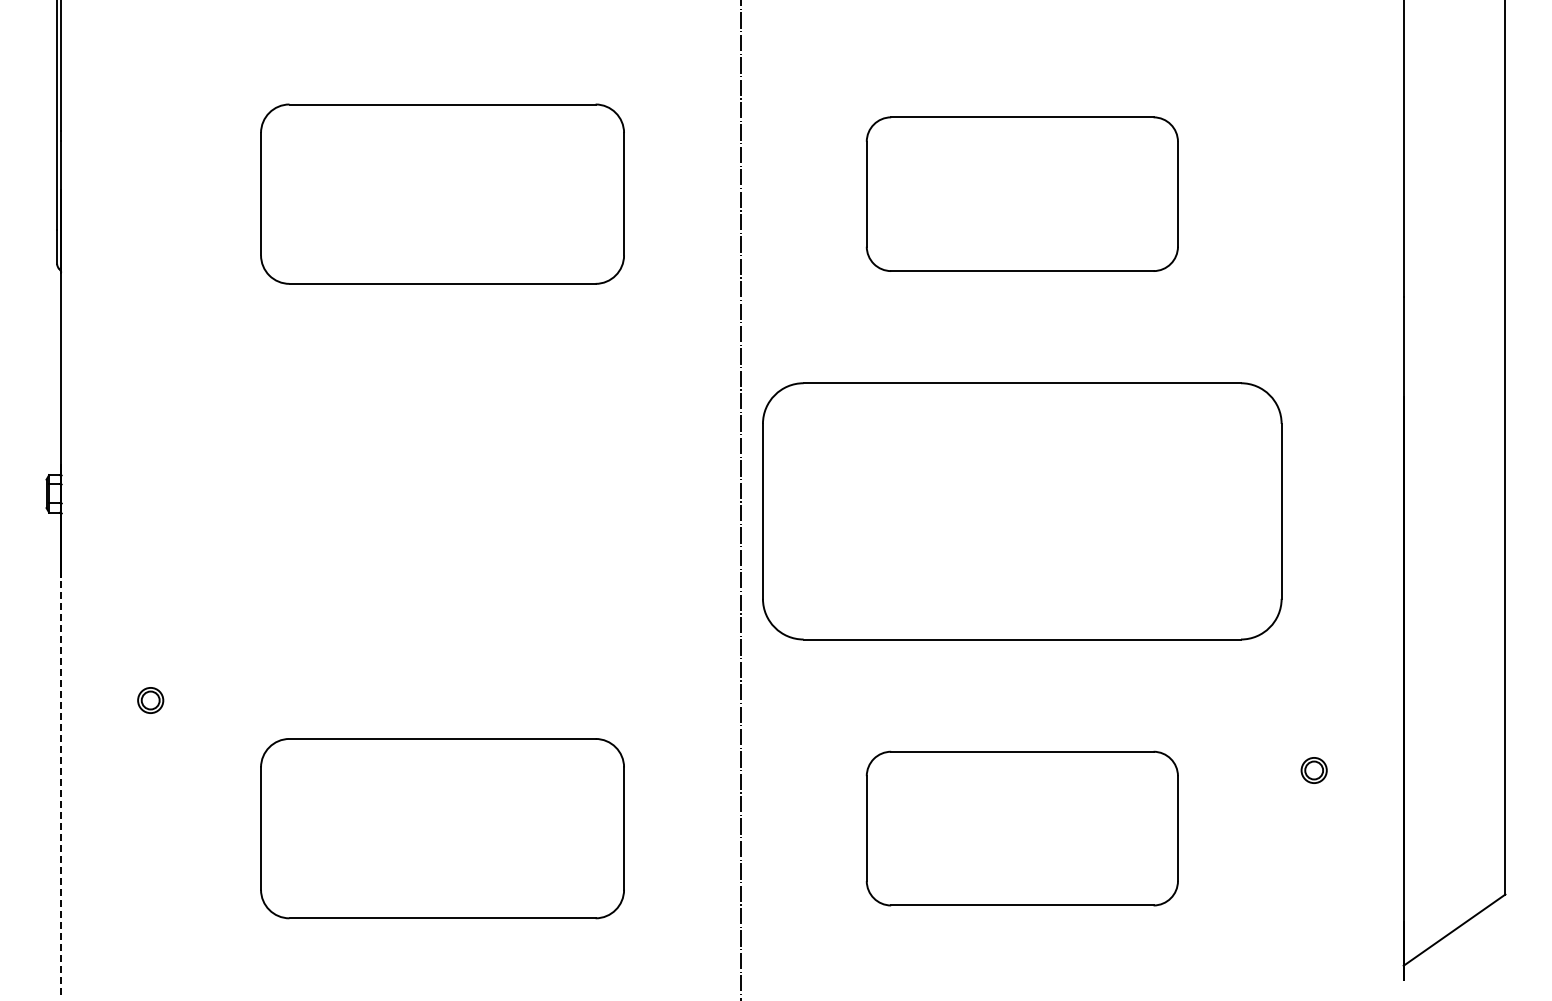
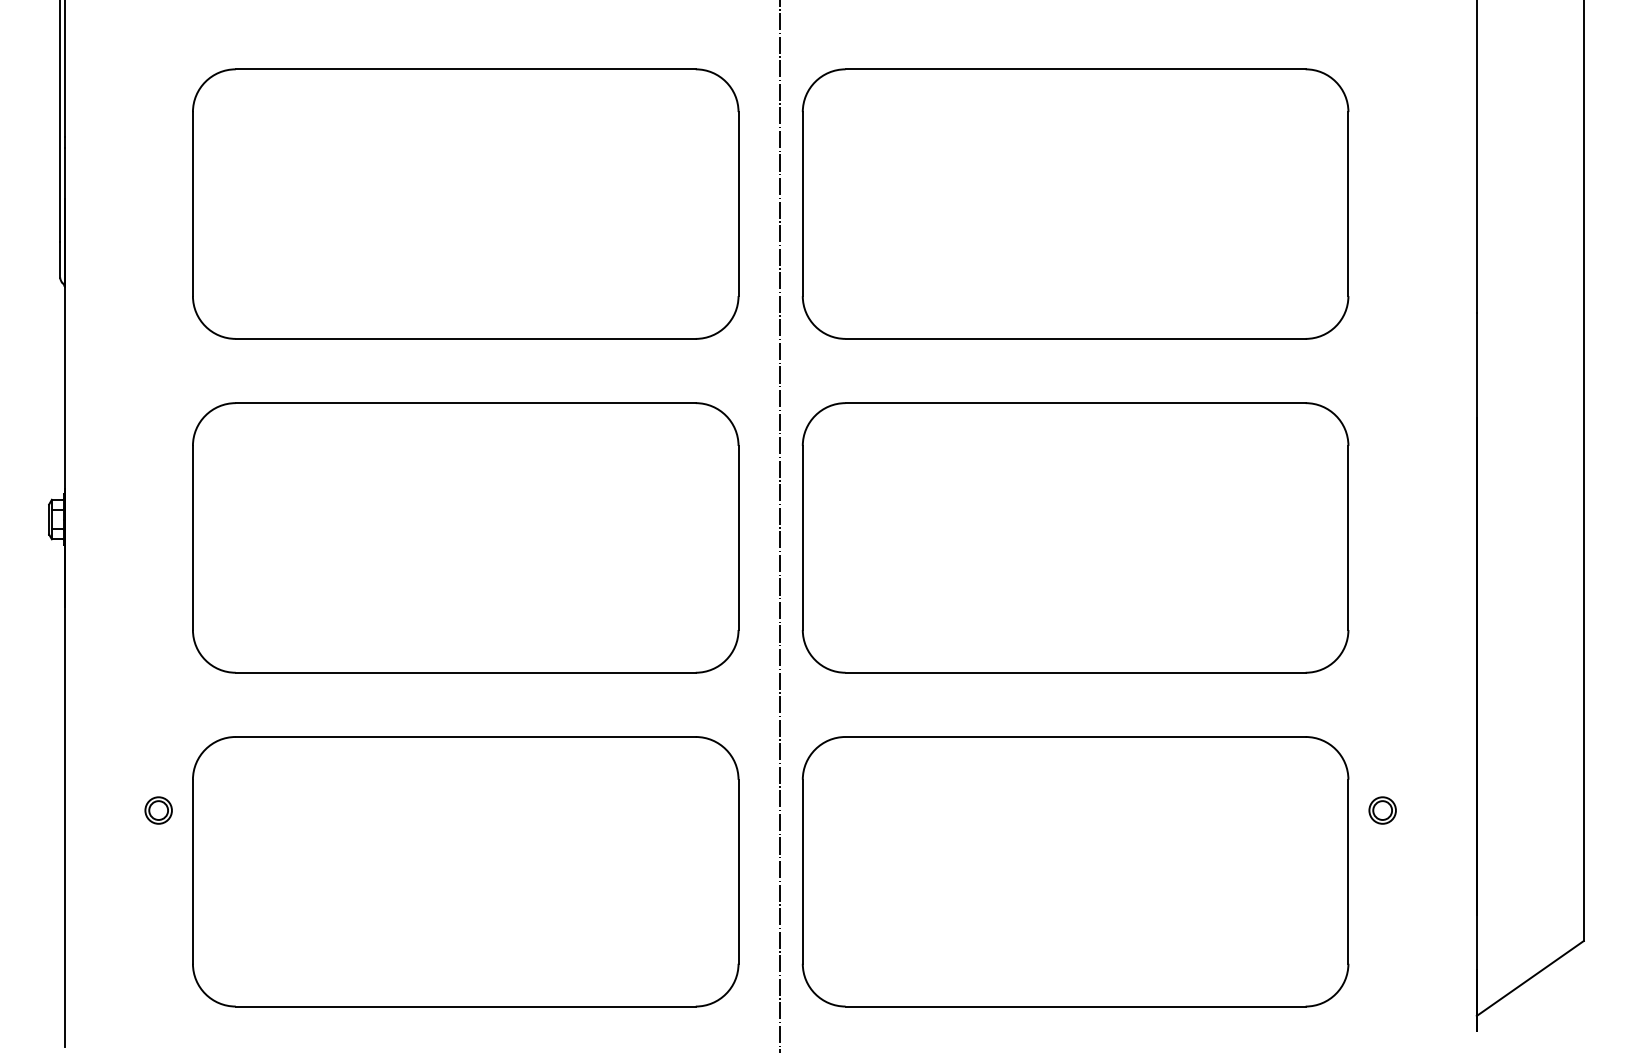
part: (442, 194) -> (465, 204), size x1.43
part: (1022, 194) -> (1075, 204), size x1.67
part: (442, 511) -> (465, 538), added
part: (150, 700) -> (158, 810), moved
line: (61, 786) -> (64, 827), dashed -> solid
part: (442, 828) -> (465, 871), size x1.43
part: (1022, 828) -> (1075, 871), size x1.67

